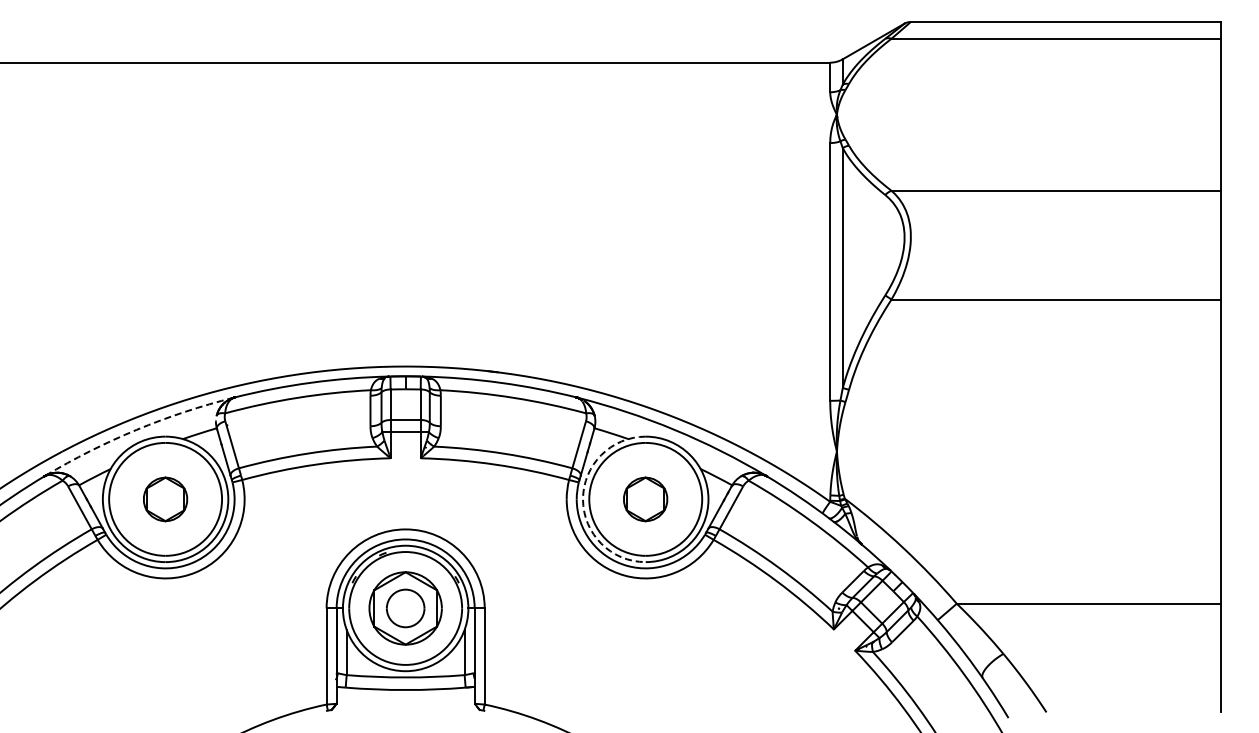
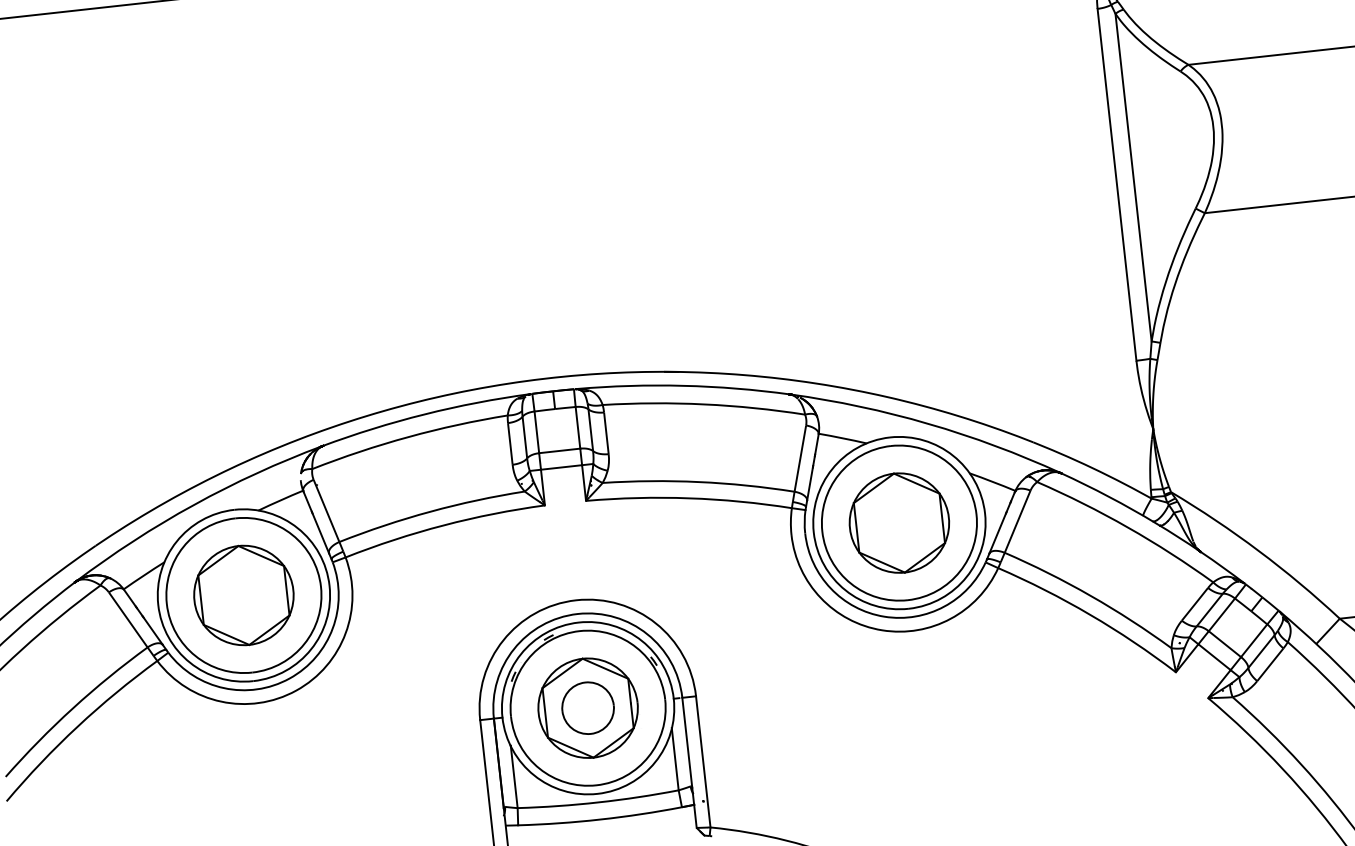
arc: (136, 429) -> (193, 504), dashed -> solid
part: (165, 499) -> (243, 595), size x1.67
arc: (583, 499) -> (814, 532), dashed -> solid
part: (645, 499) -> (899, 523), size x1.67

